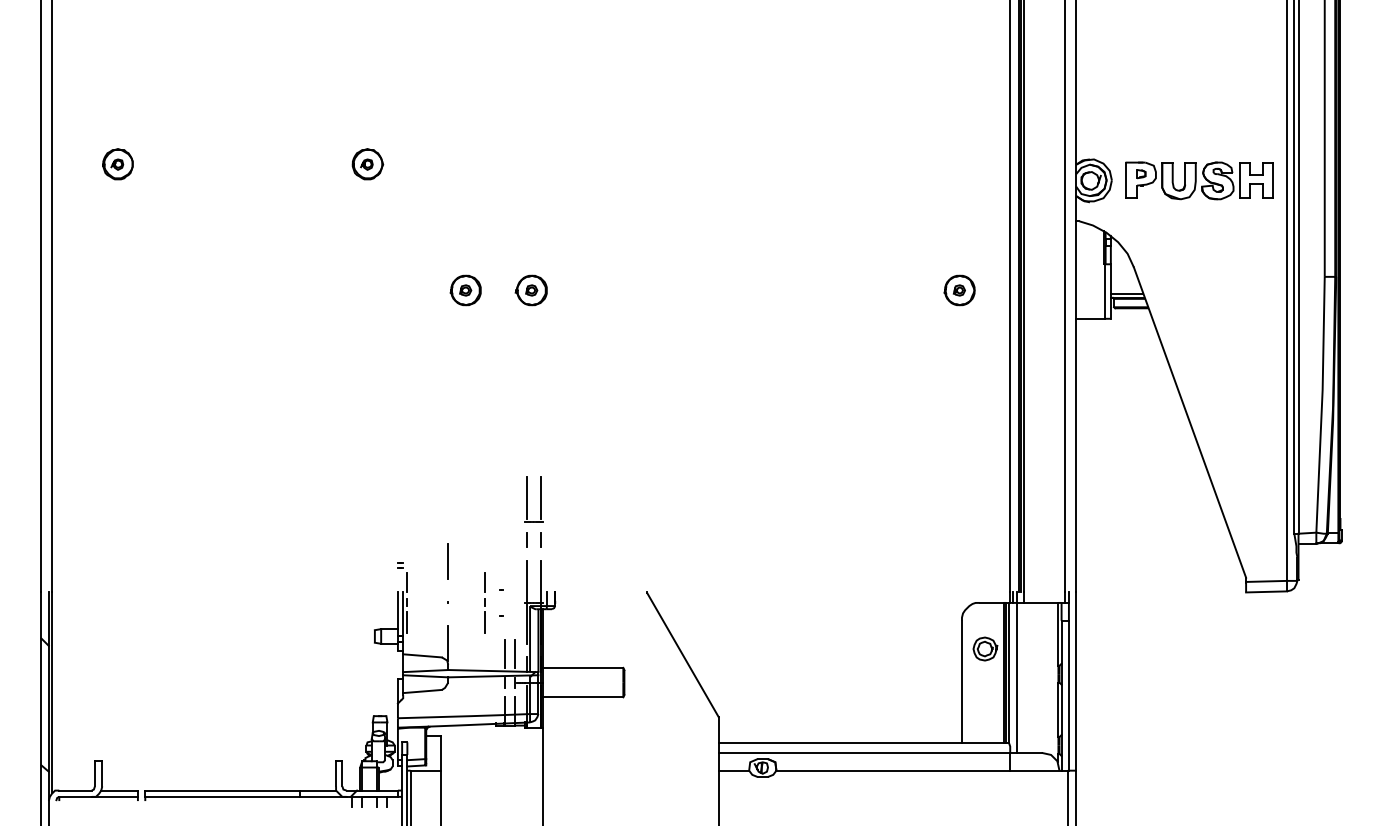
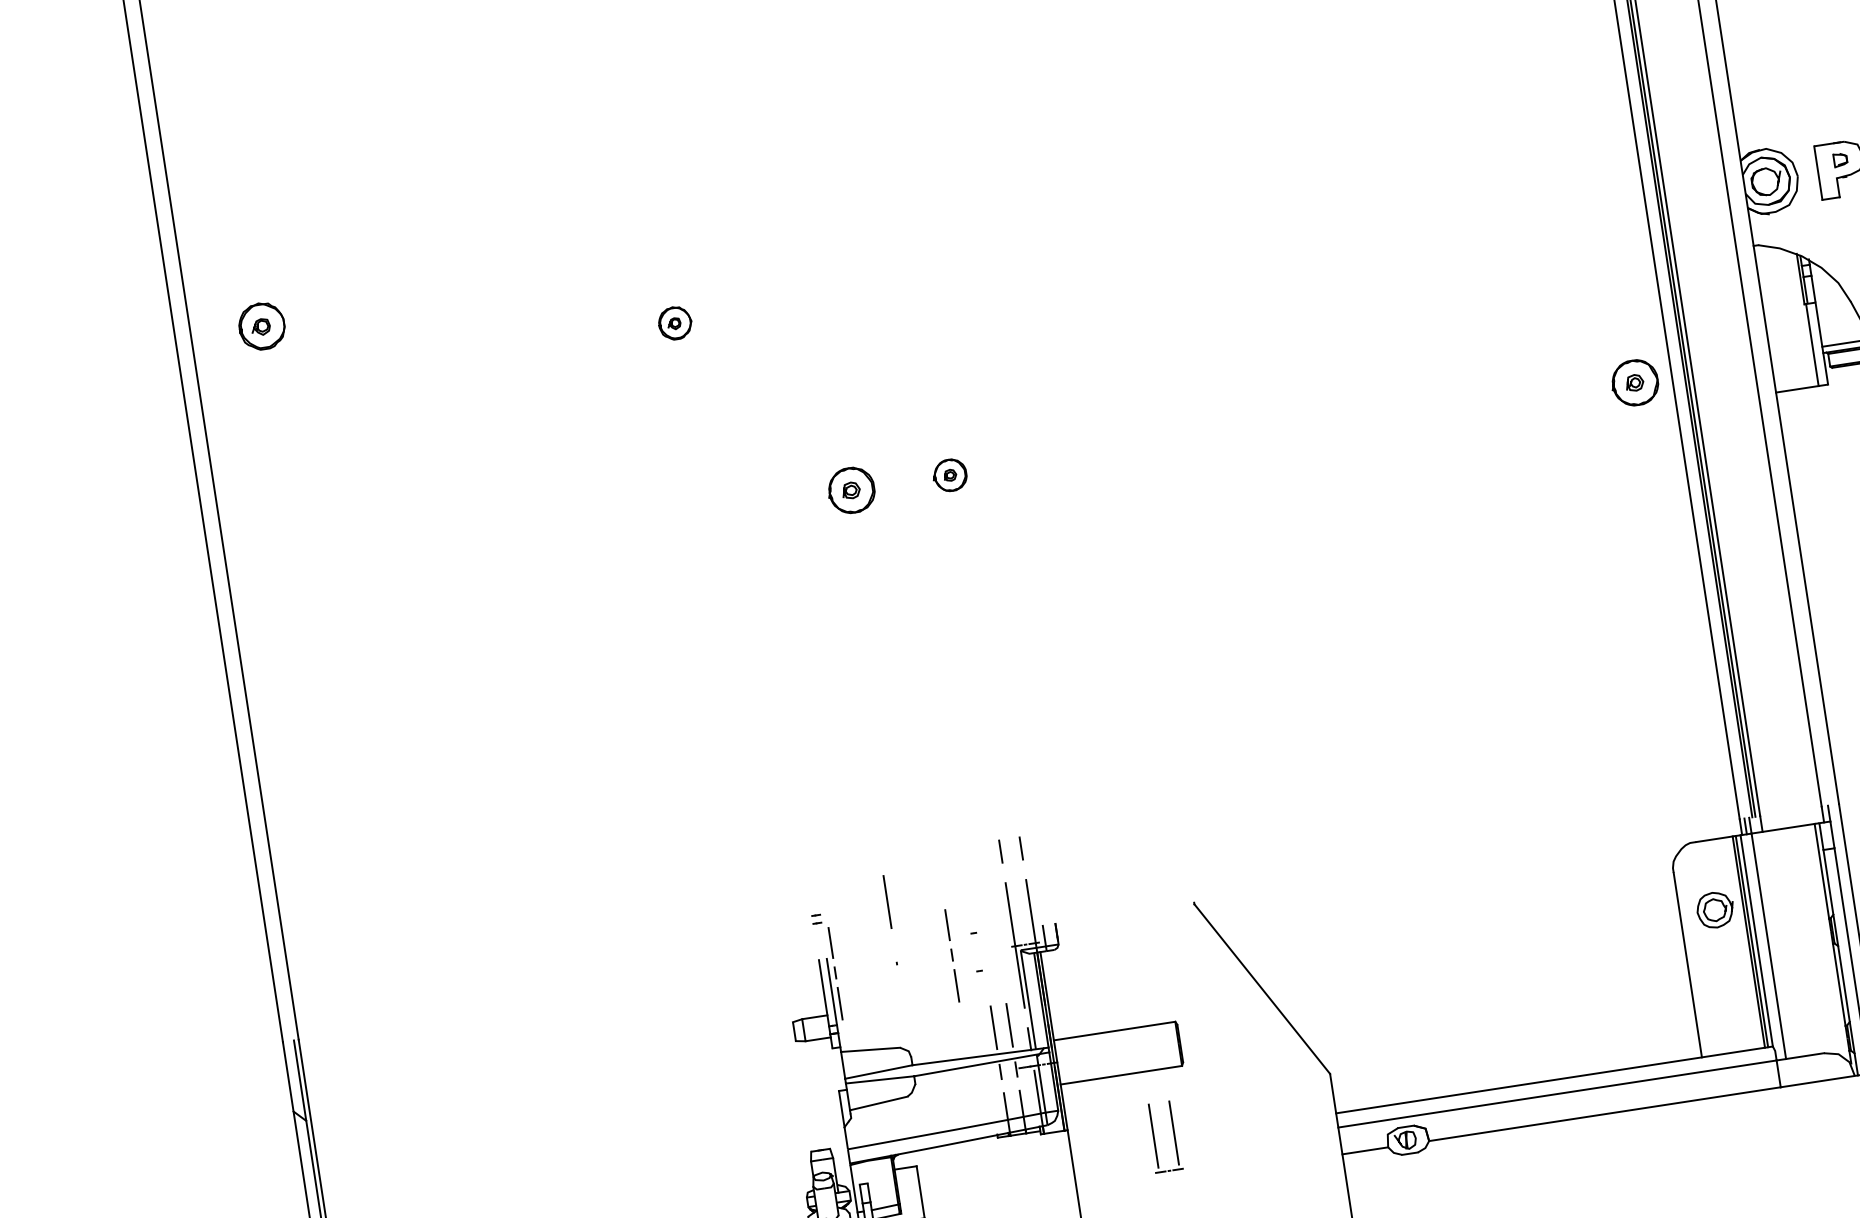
part: (117, 164) -> (261, 326), moved
part: (367, 164) -> (674, 323), size x0.7
part: (530, 290) -> (948, 475), size x0.7
part: (959, 290) -> (1634, 382), moved
part: (533, 499) -> (1163, 1136), moved
line: (448, 642) -> (906, 1023), removed

